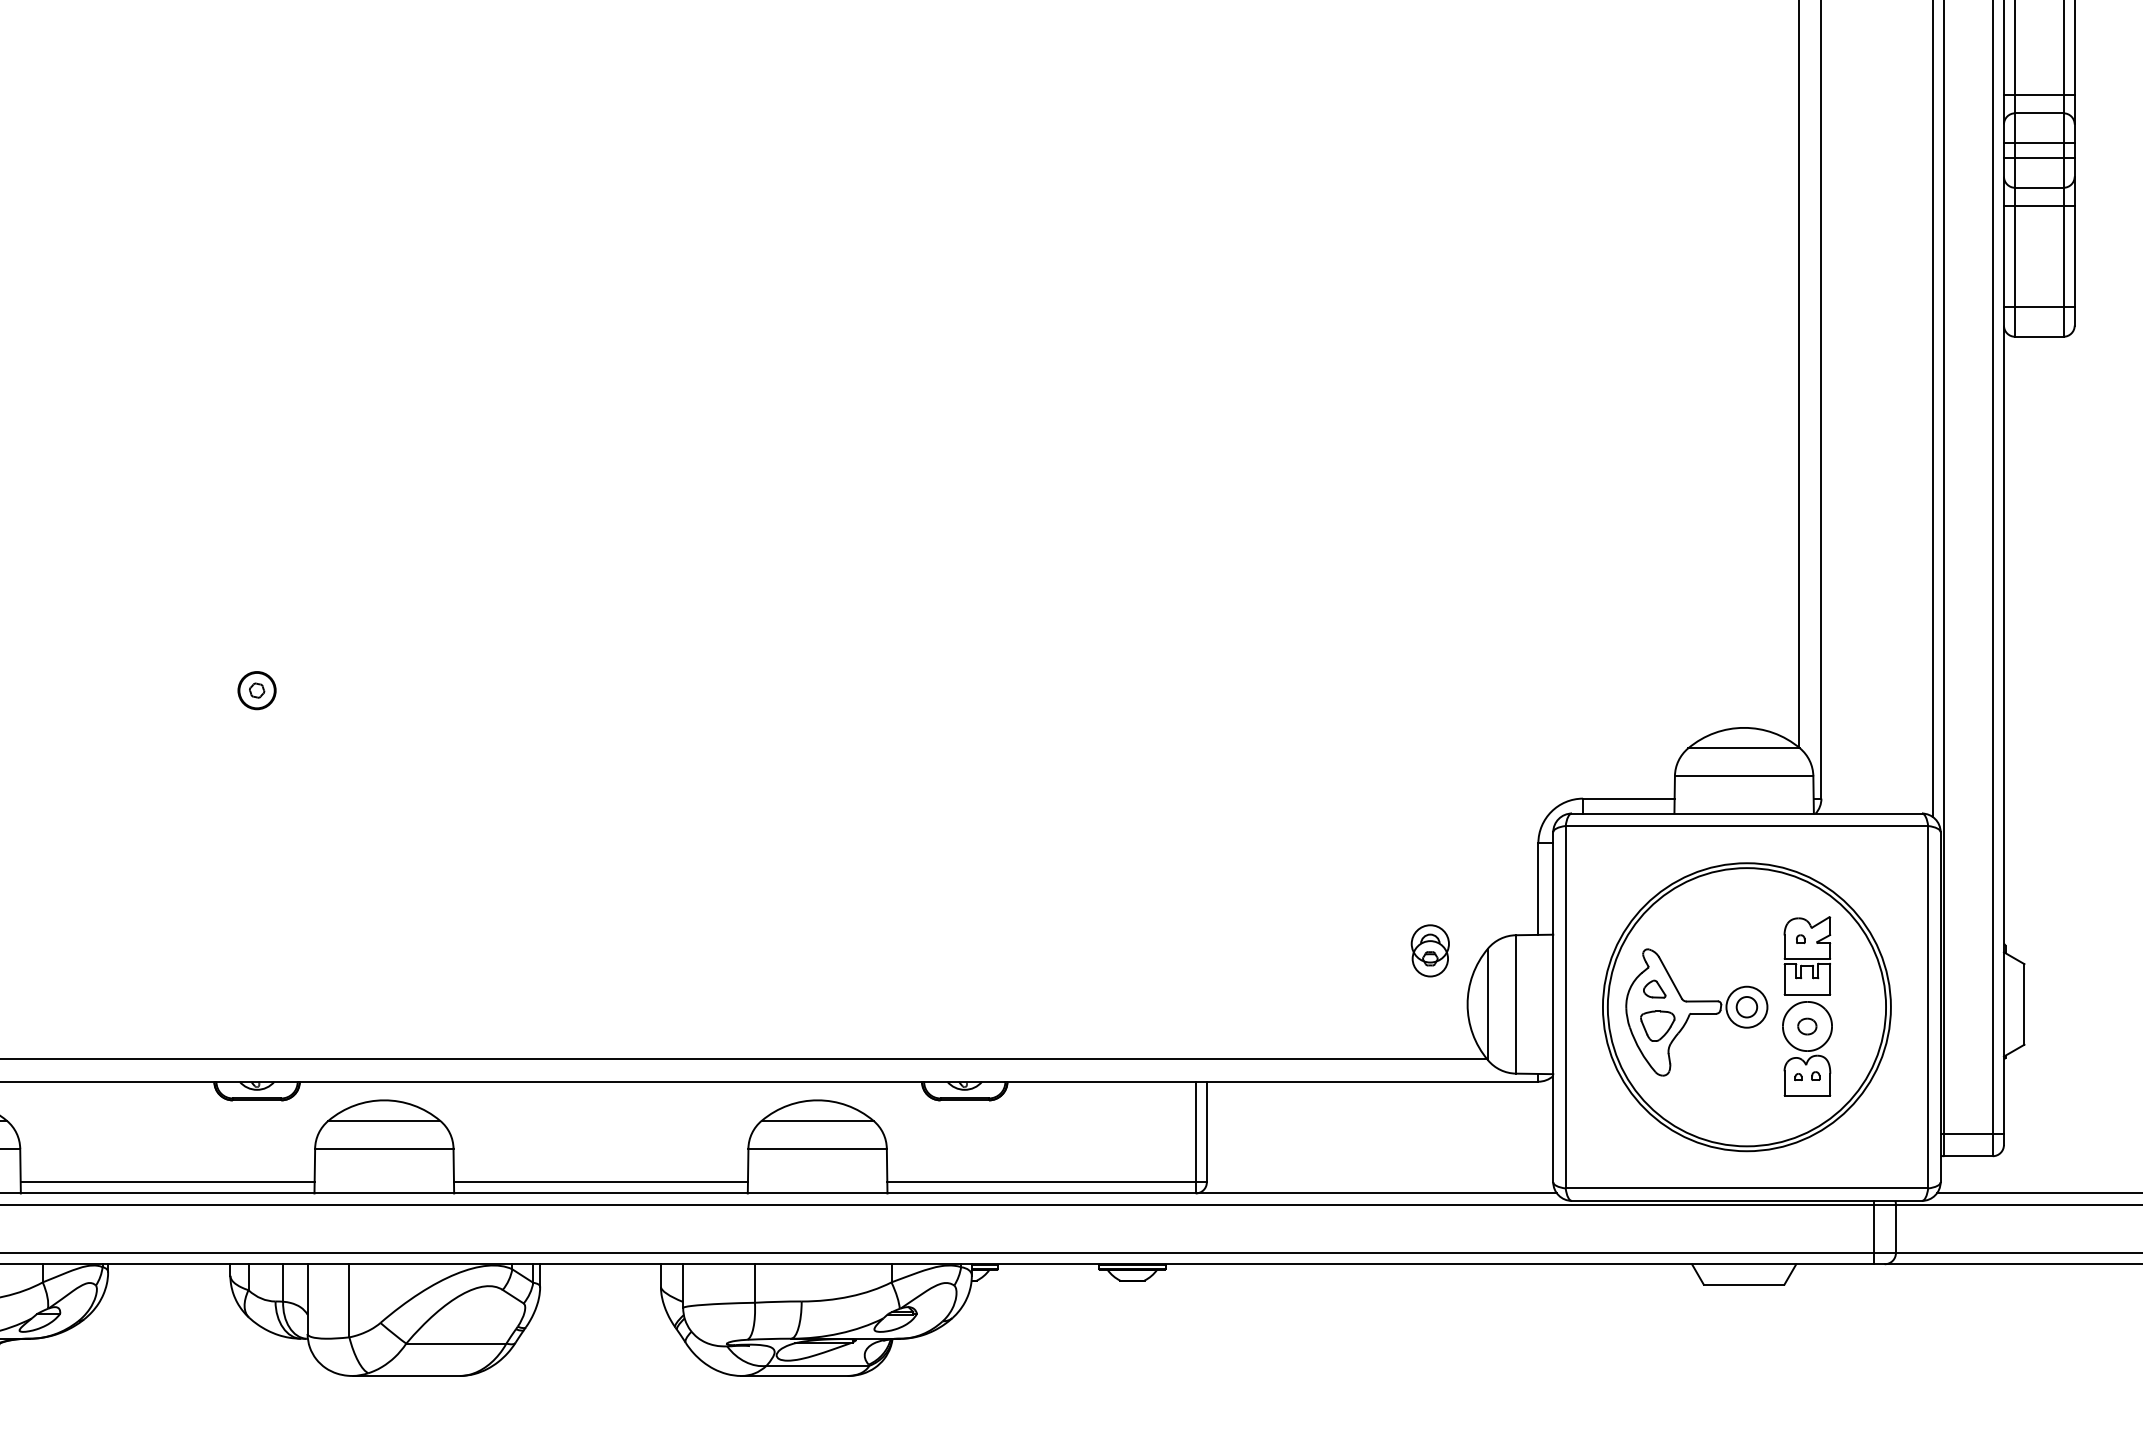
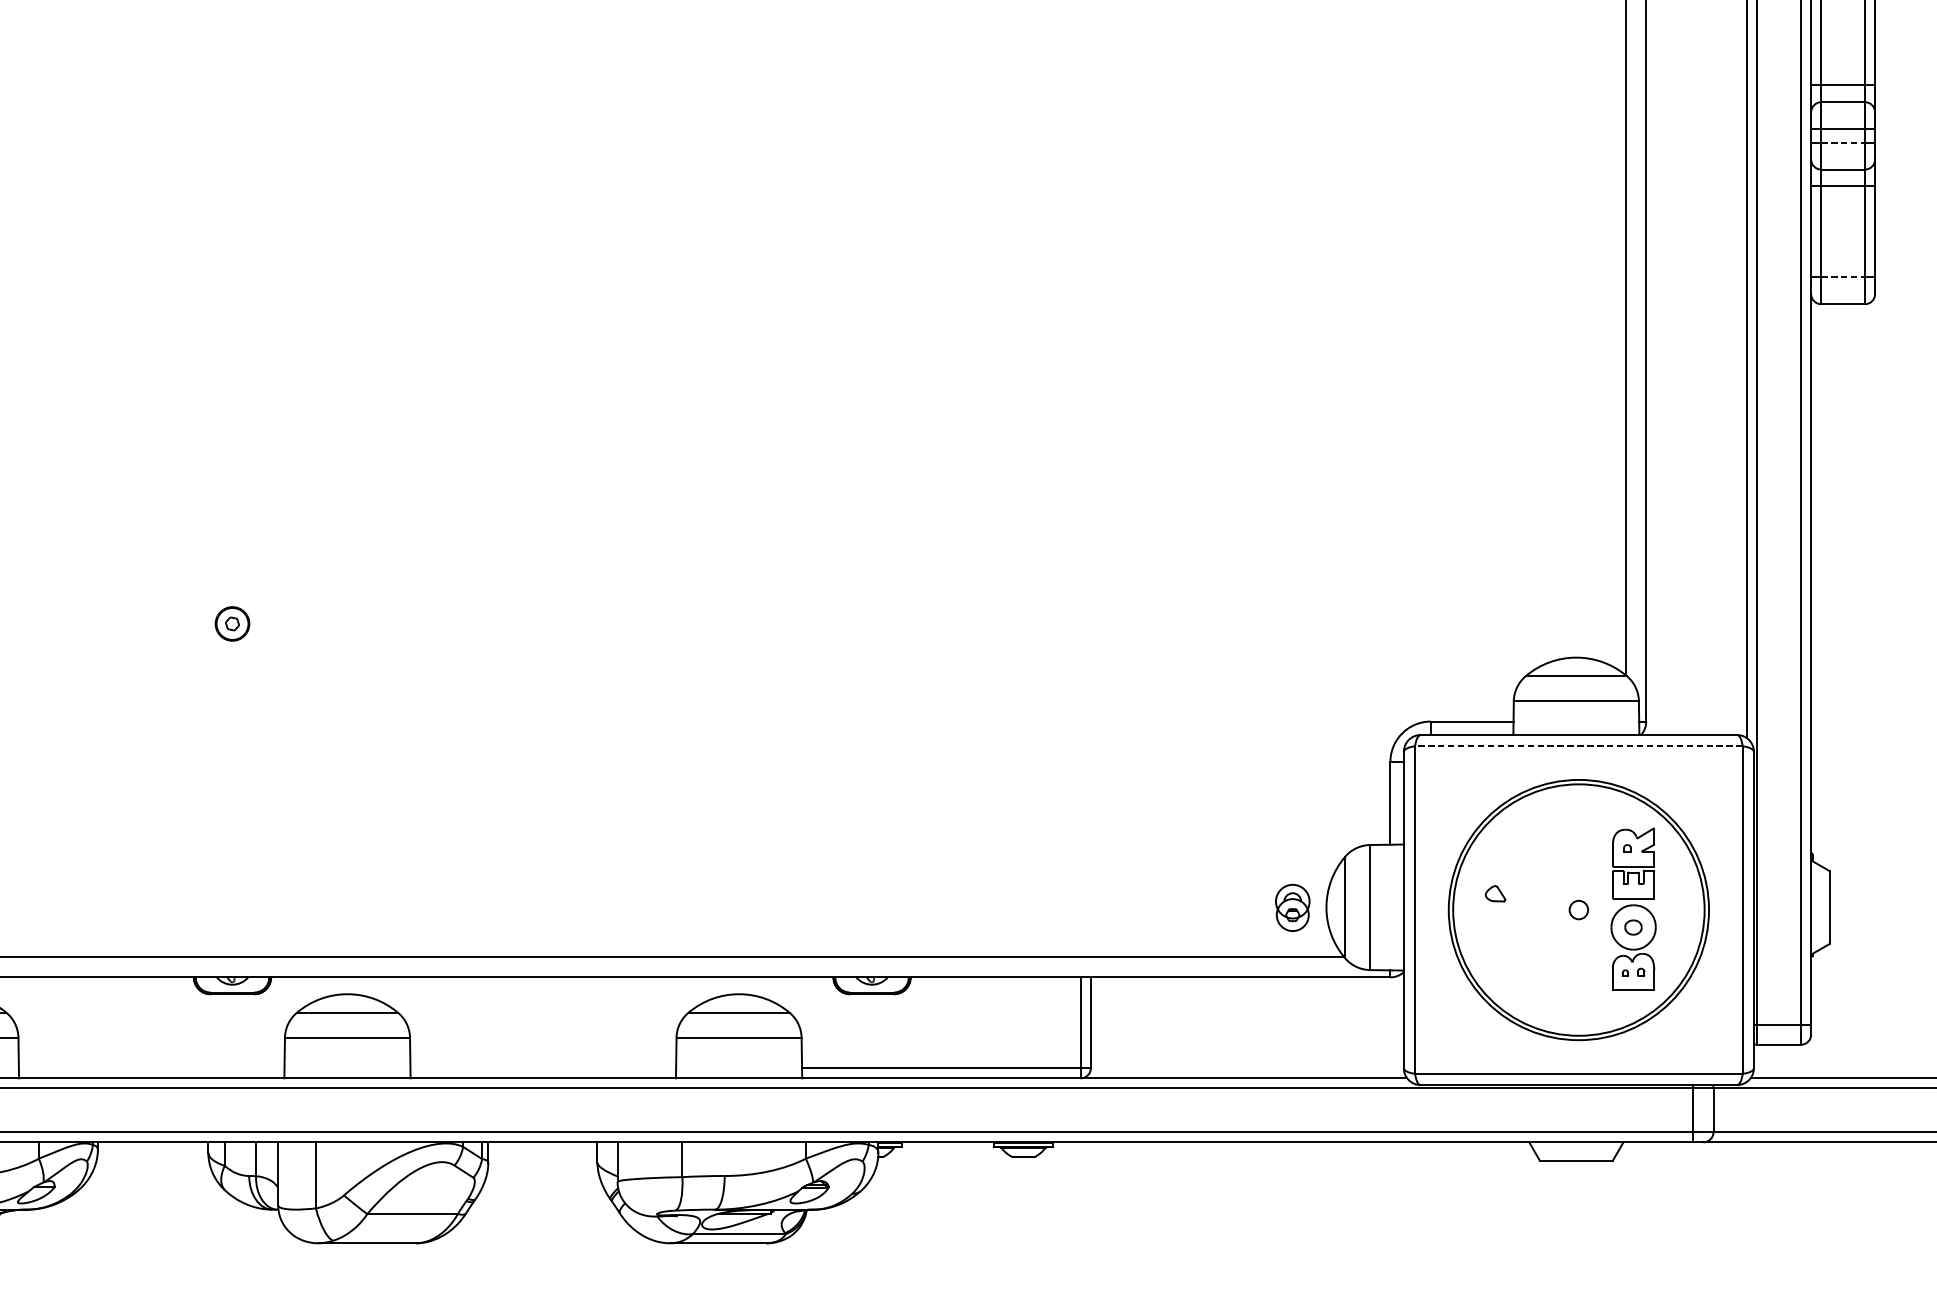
line: (2039, 158) -> (1843, 143), solid -> dashed
line: (2039, 307) -> (1843, 277), solid -> dashed
line: (1746, 826) -> (1578, 746), solid -> dashed
part: (1429, 950) -> (1292, 907), moved
part: (1696, 1012) -> (1533, 914), removed
line: (167, 1182) -> (151, 1068), removed
line: (600, 1182) -> (542, 1068), removed

